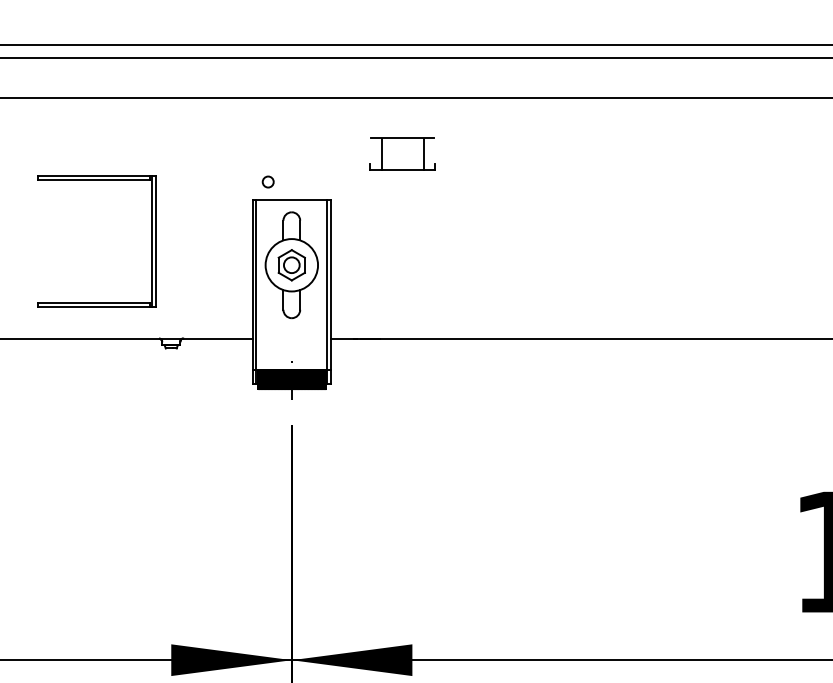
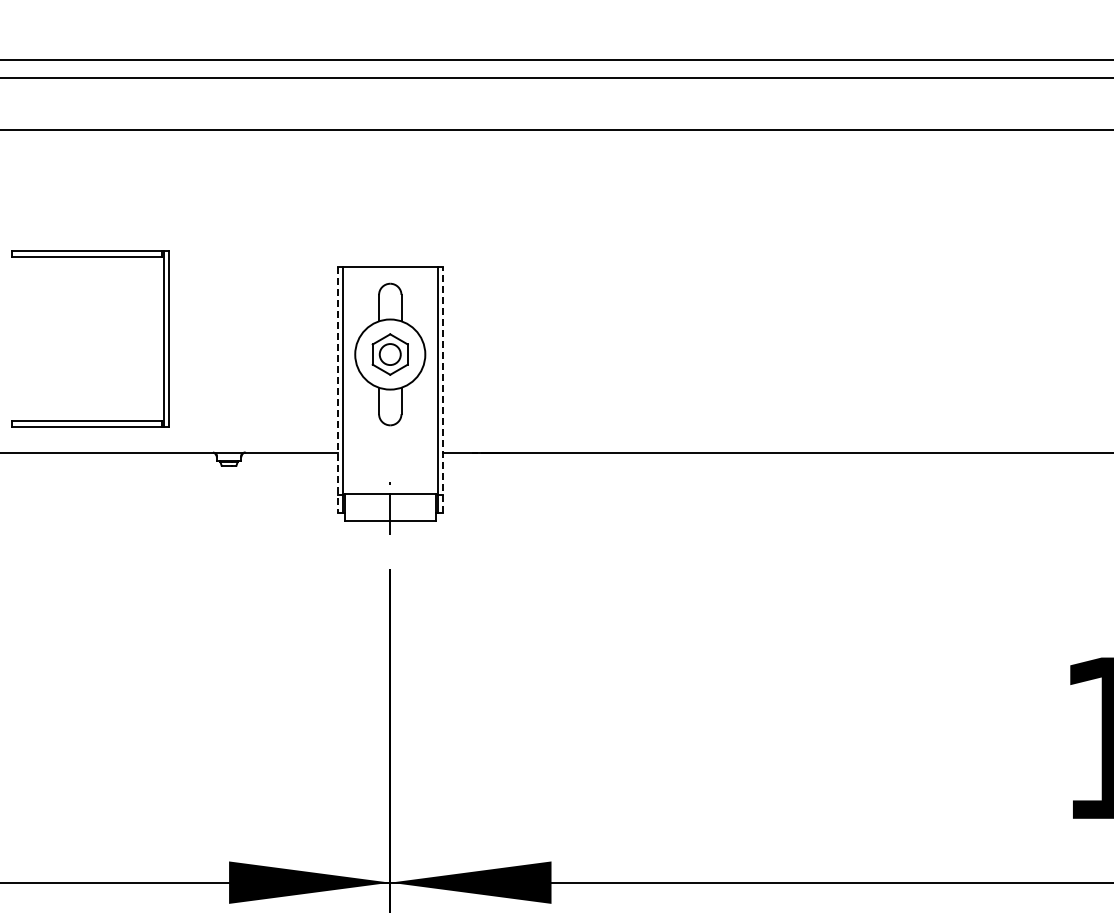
part: (402, 153) -> (538, 205), removed
circle: (268, 182) -> (358, 243), removed
part: (151, 241) -> (163, 338), moved
line: (330, 291) -> (442, 389), solid -> dashed
line: (252, 292) -> (337, 390), solid -> dashed
hatch: (291, 379) -> (389, 507), removed

